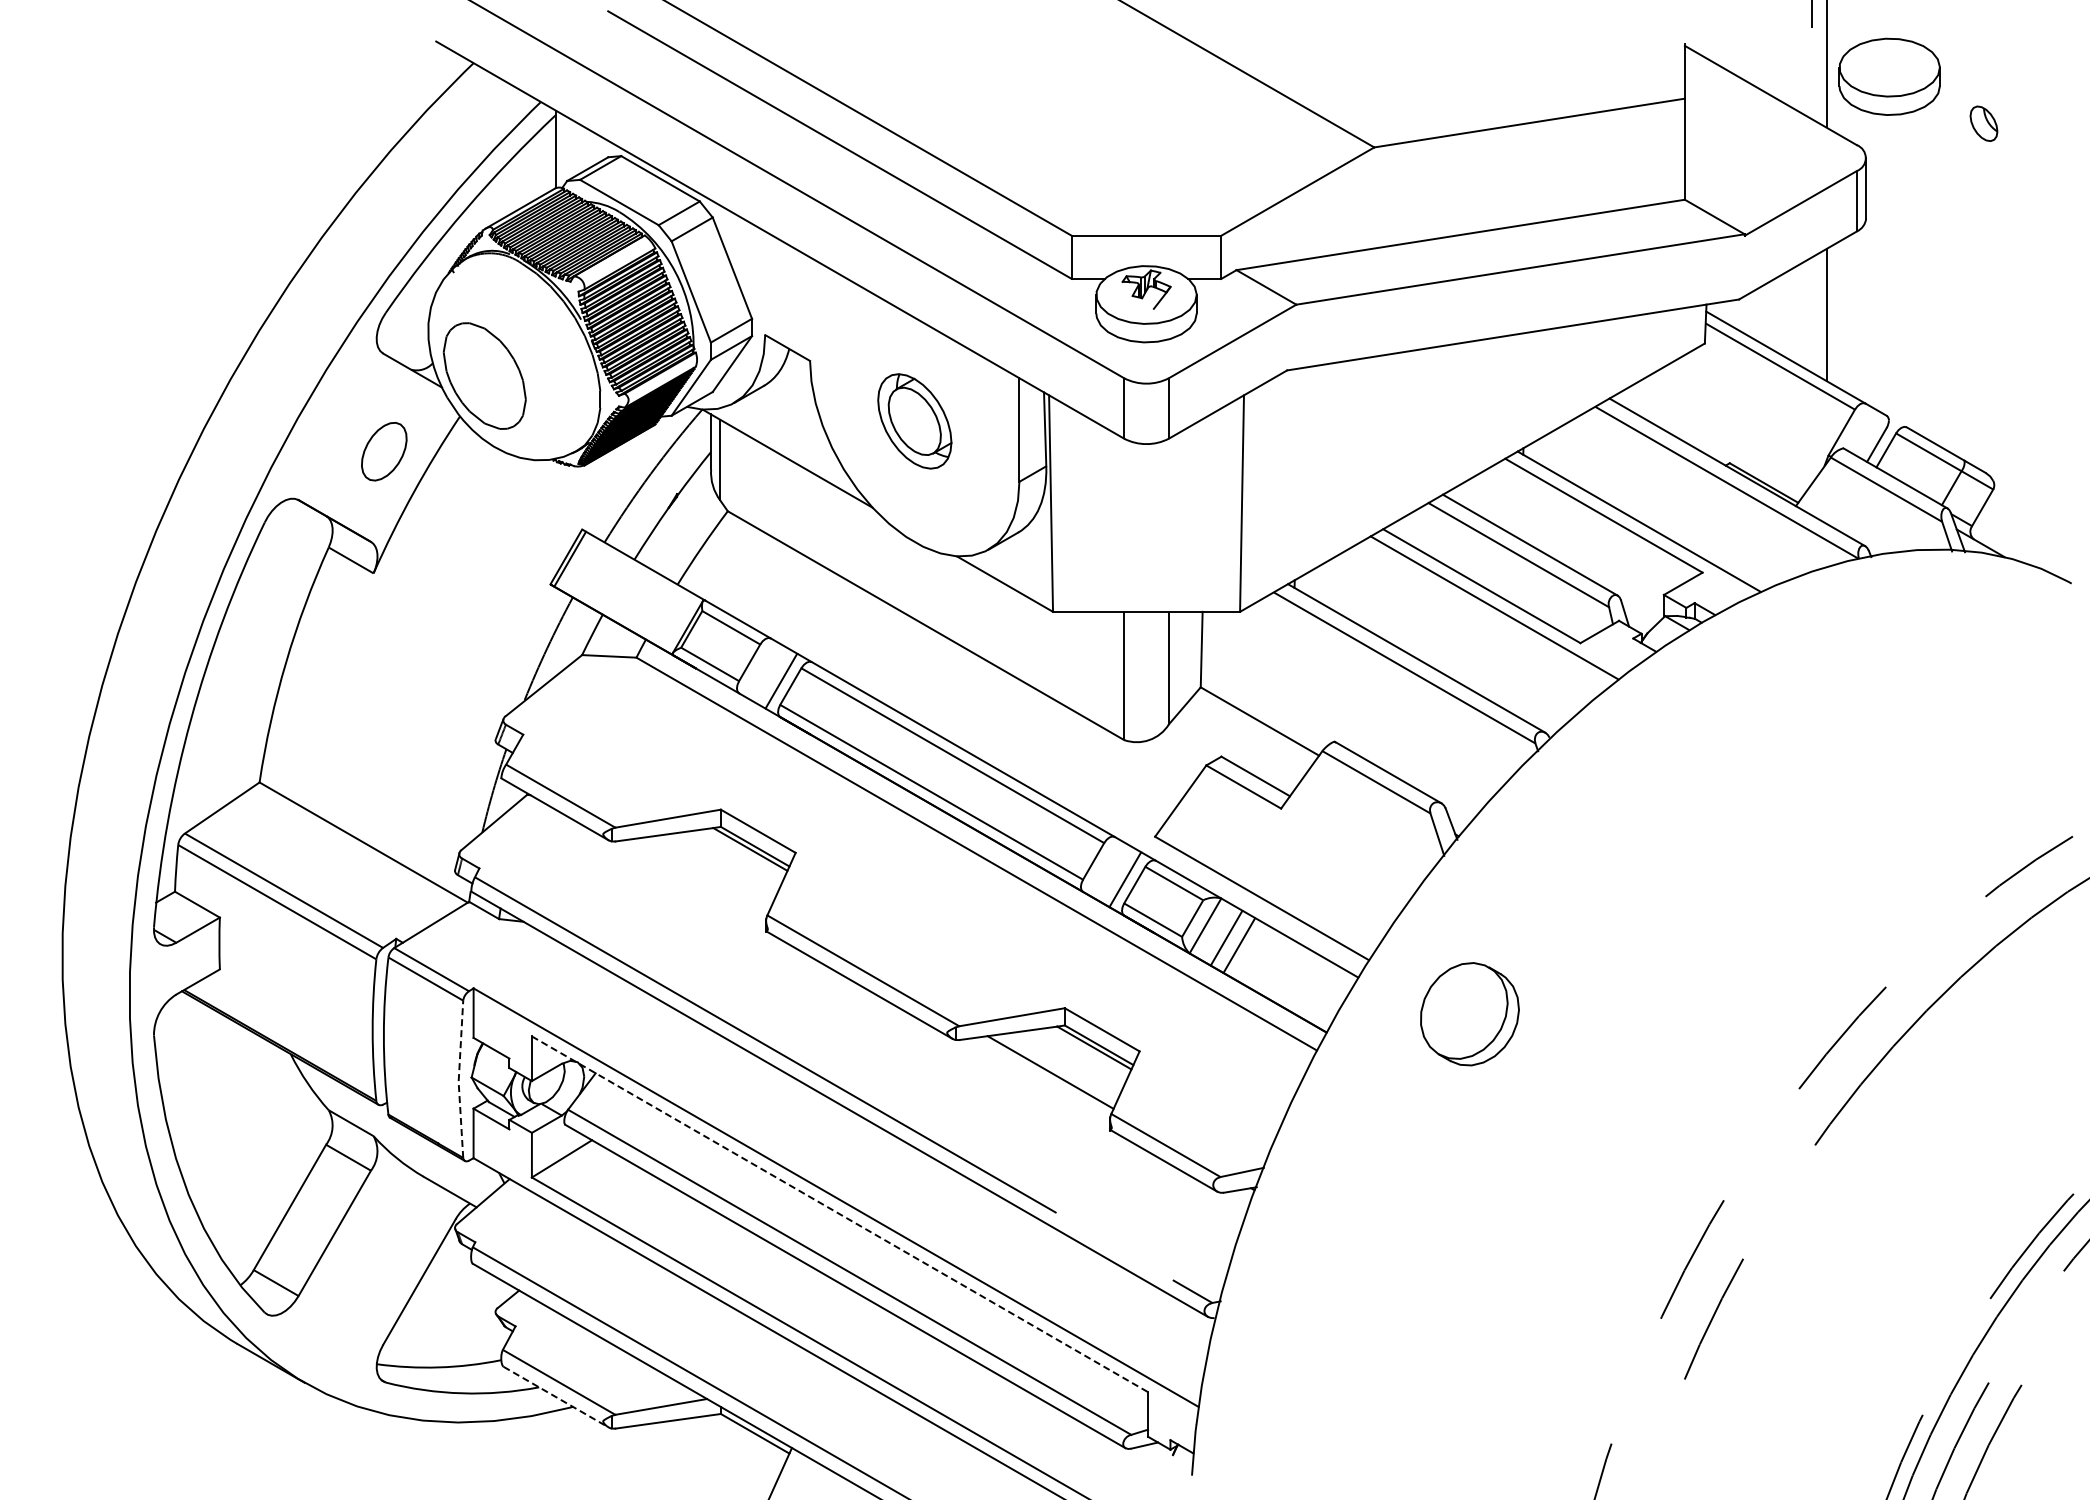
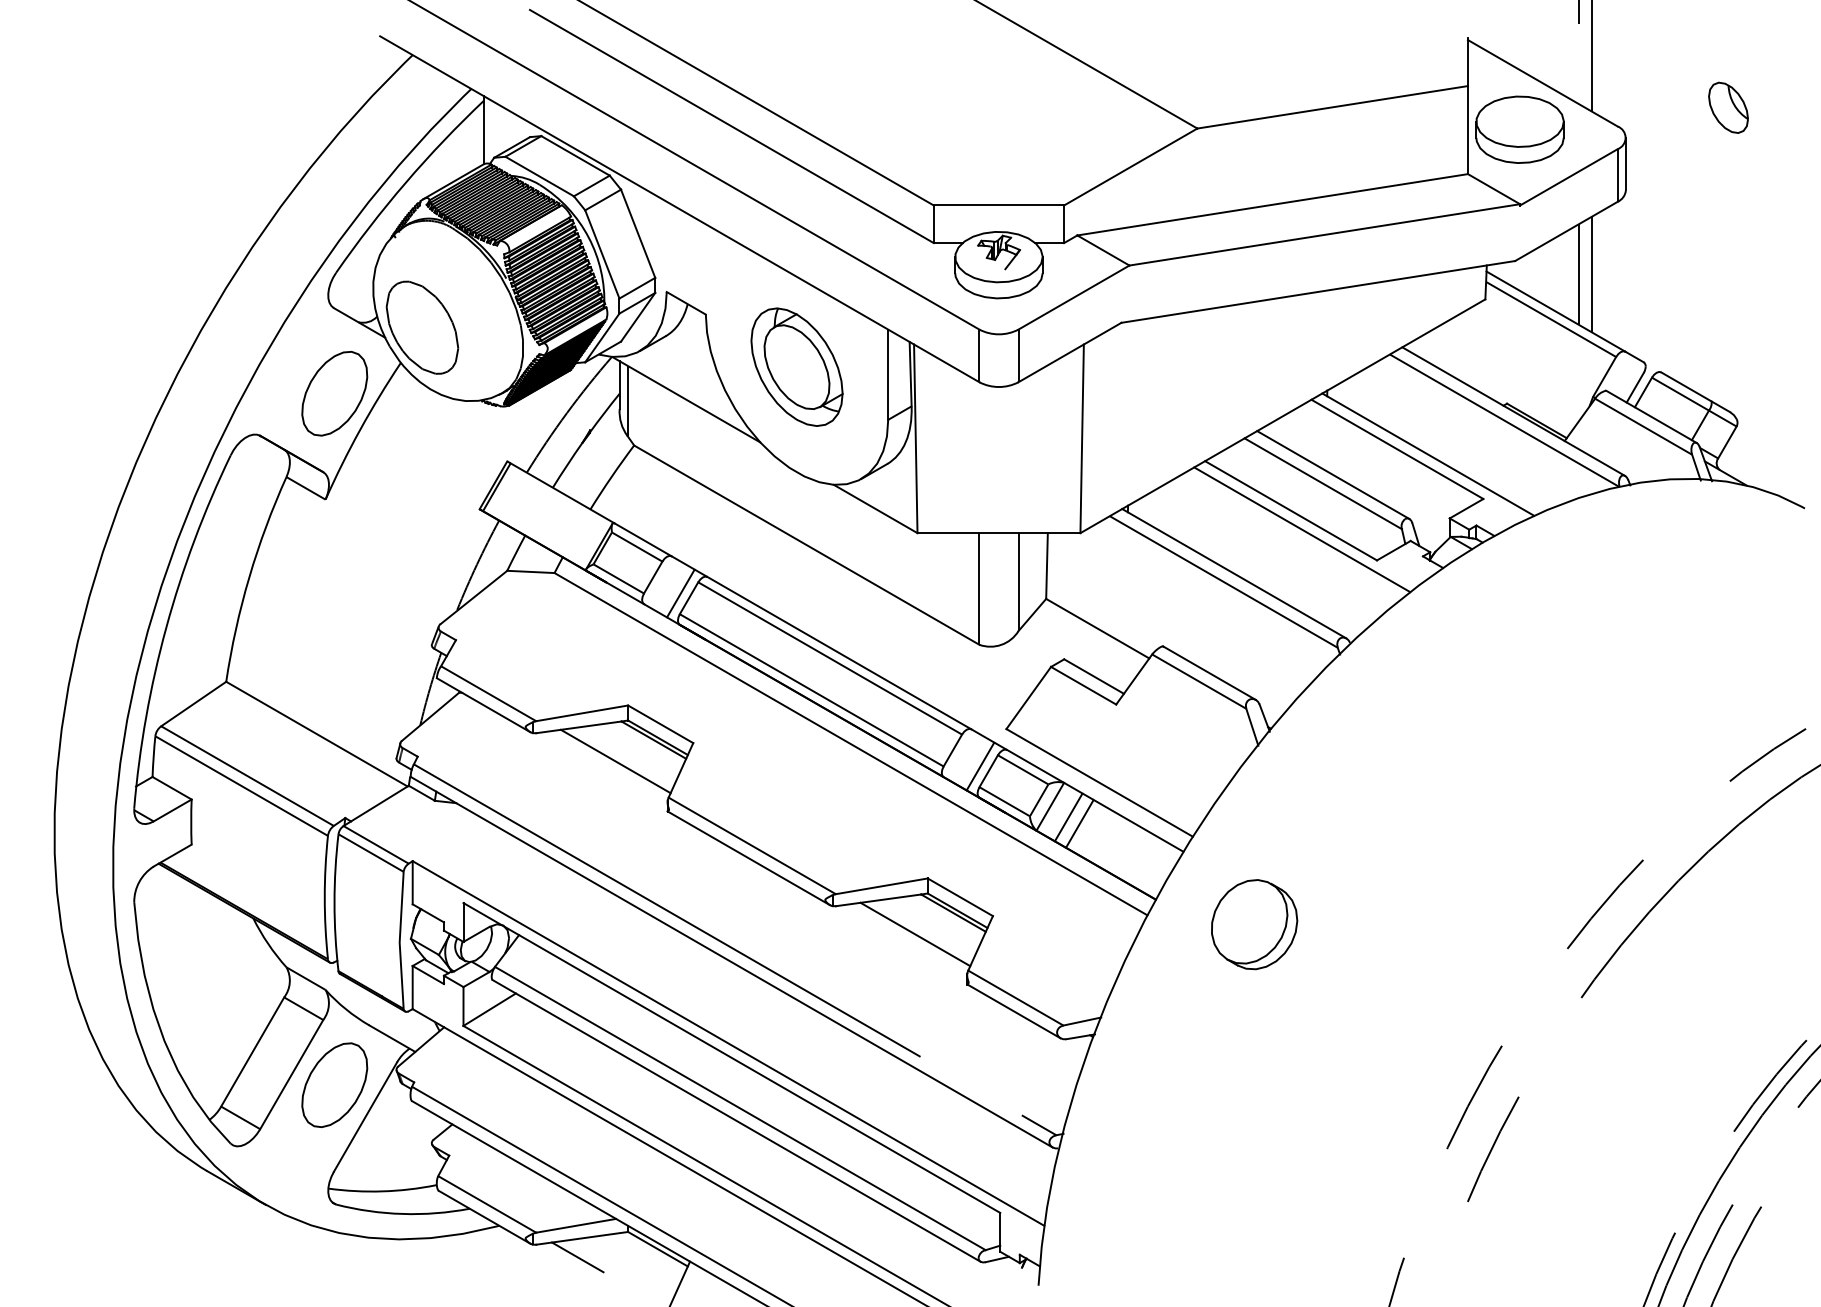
part: (1889, 76) -> (1519, 129), moved
part: (1983, 123) -> (1728, 107), size x1.67
line: (1812, 314) -> (1579, 274), added
part: (914, 421) -> (796, 367), size x1.43
part: (384, 451) -> (335, 393), size x1.67
line: (706, 873) -> (615, 761), added
part: (1469, 1014) -> (1254, 924), moved
line: (458, 1079) -> (399, 940), dashed -> solid
line: (839, 1214) -> (731, 1058), dashed -> solid
part: (384, 1245) -> (335, 1085), added
line: (556, 1397) -> (484, 1217), dashed -> solid
line: (662, 1443) -> (577, 1257), added

